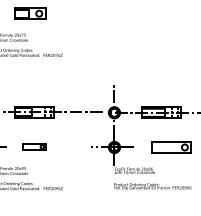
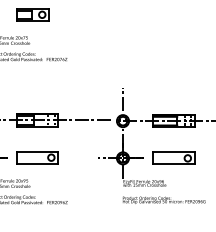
part: (34, 146) -> (37, 157), size x1.67
part: (171, 147) -> (173, 158), moved

